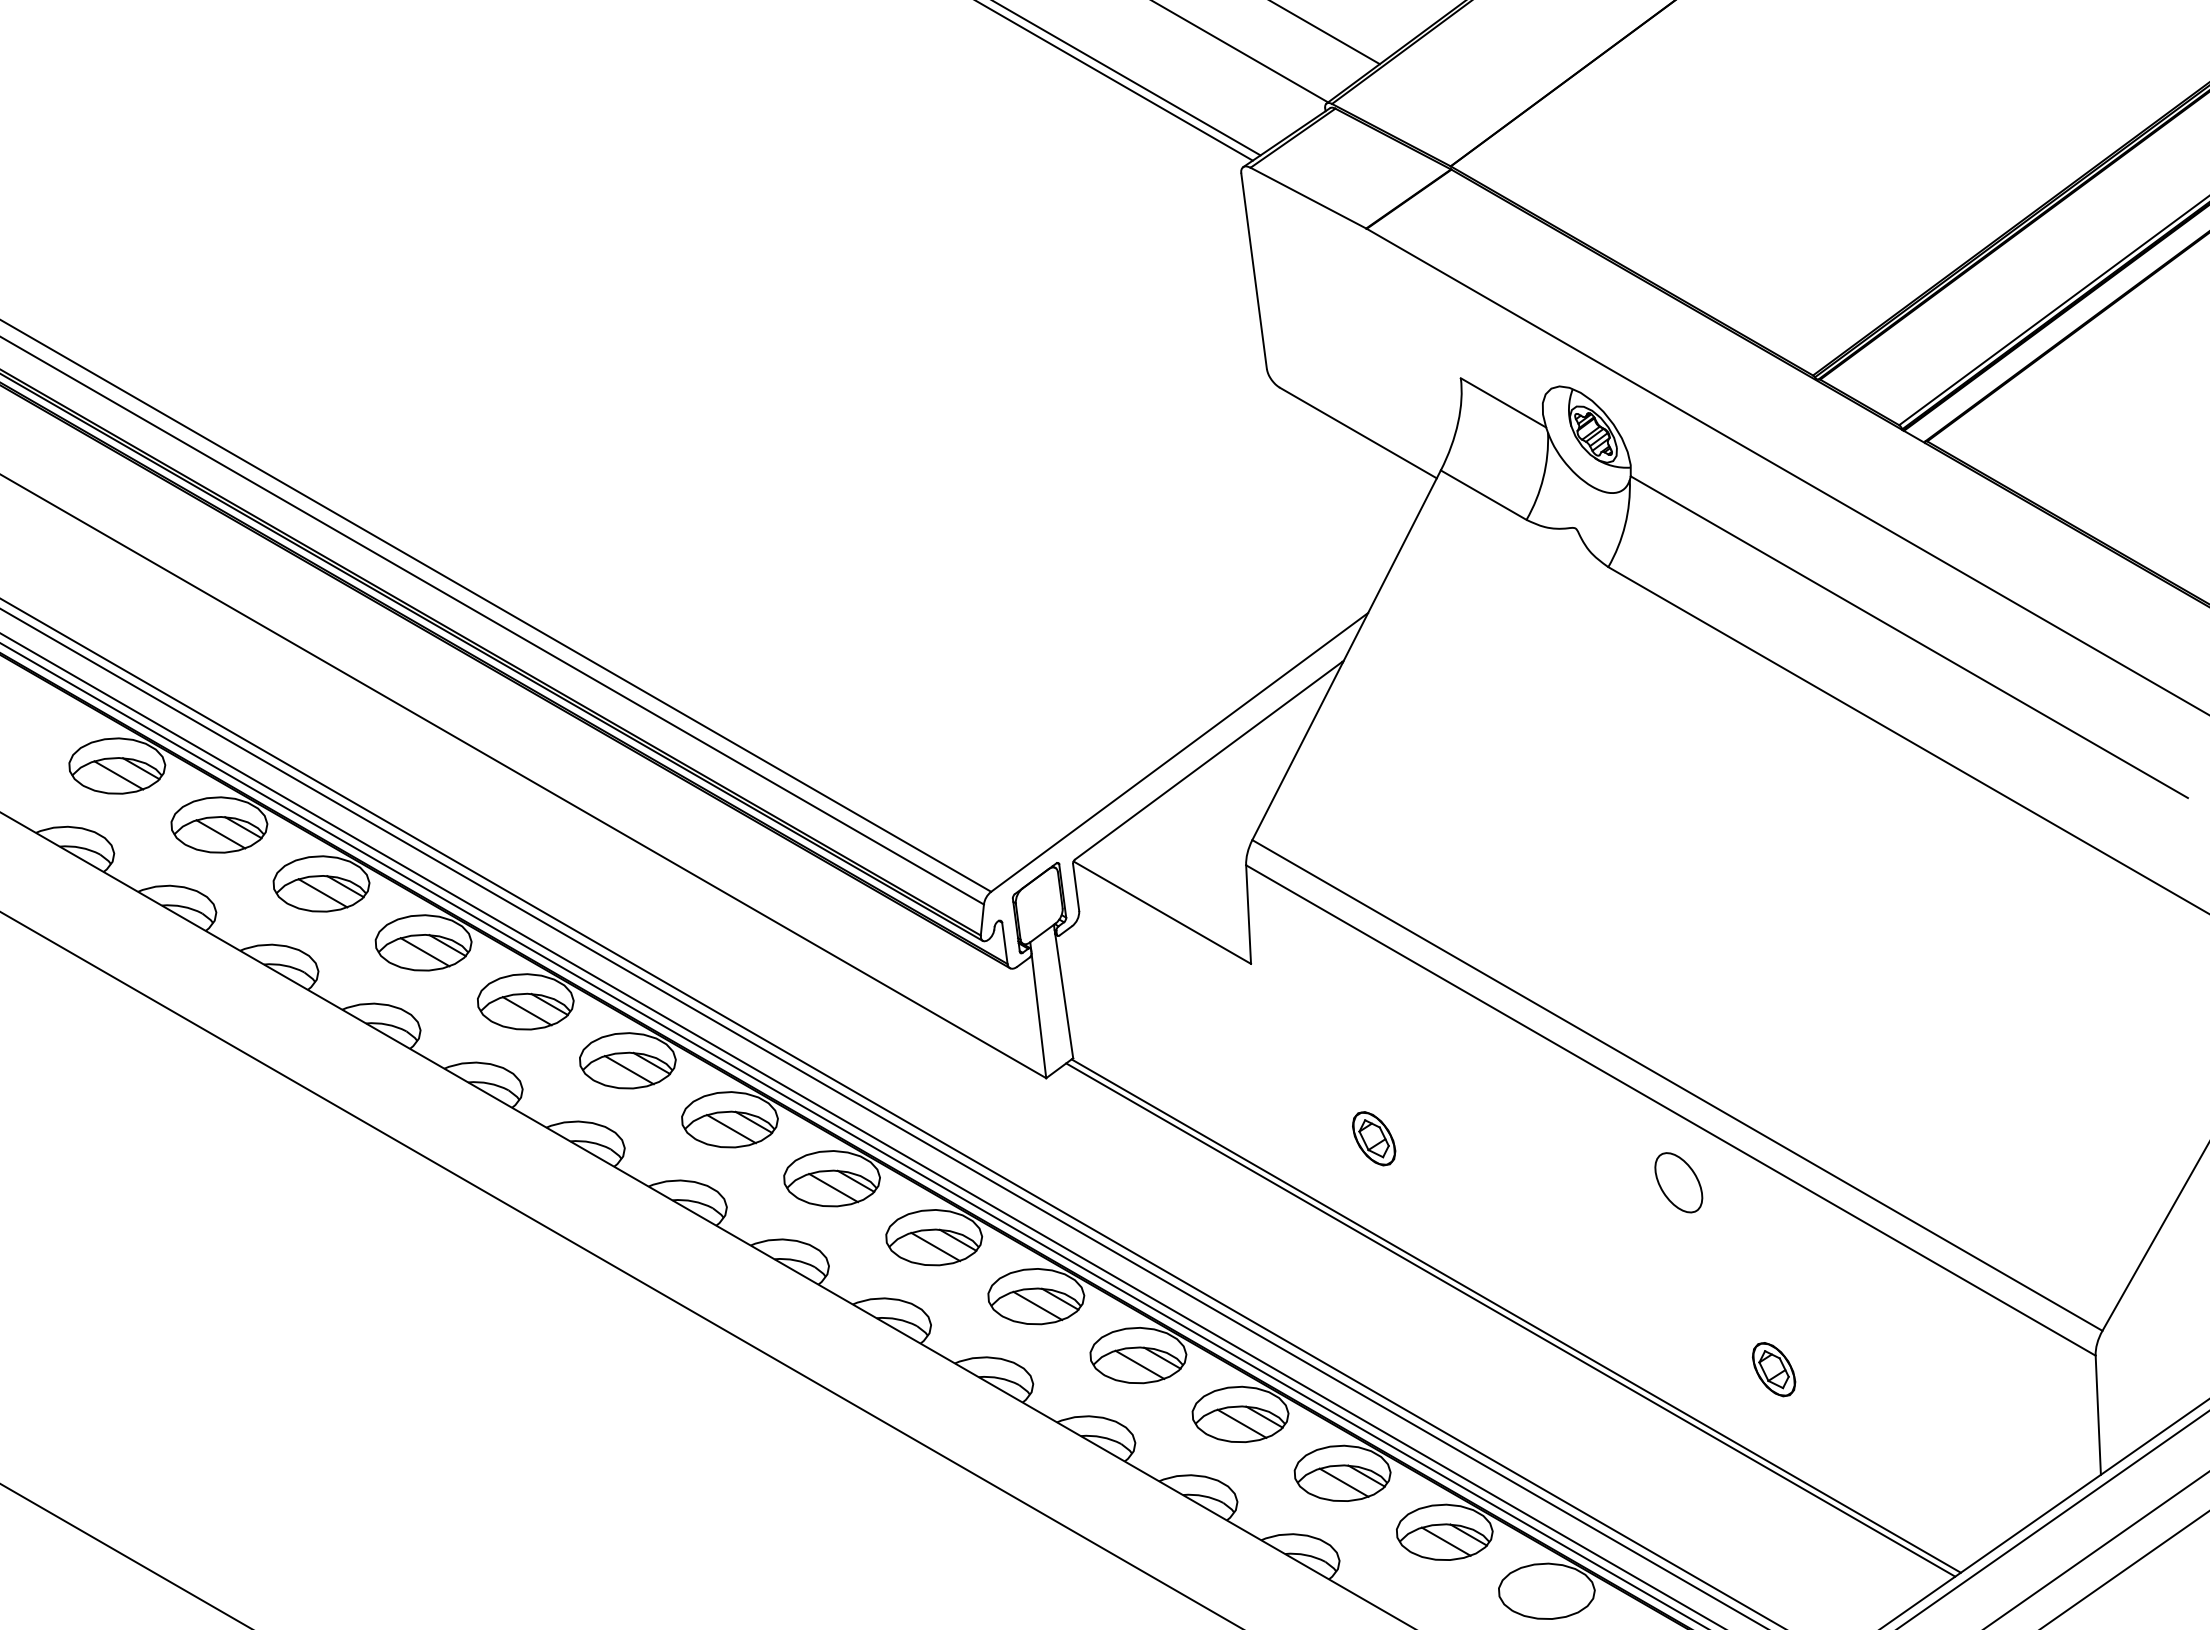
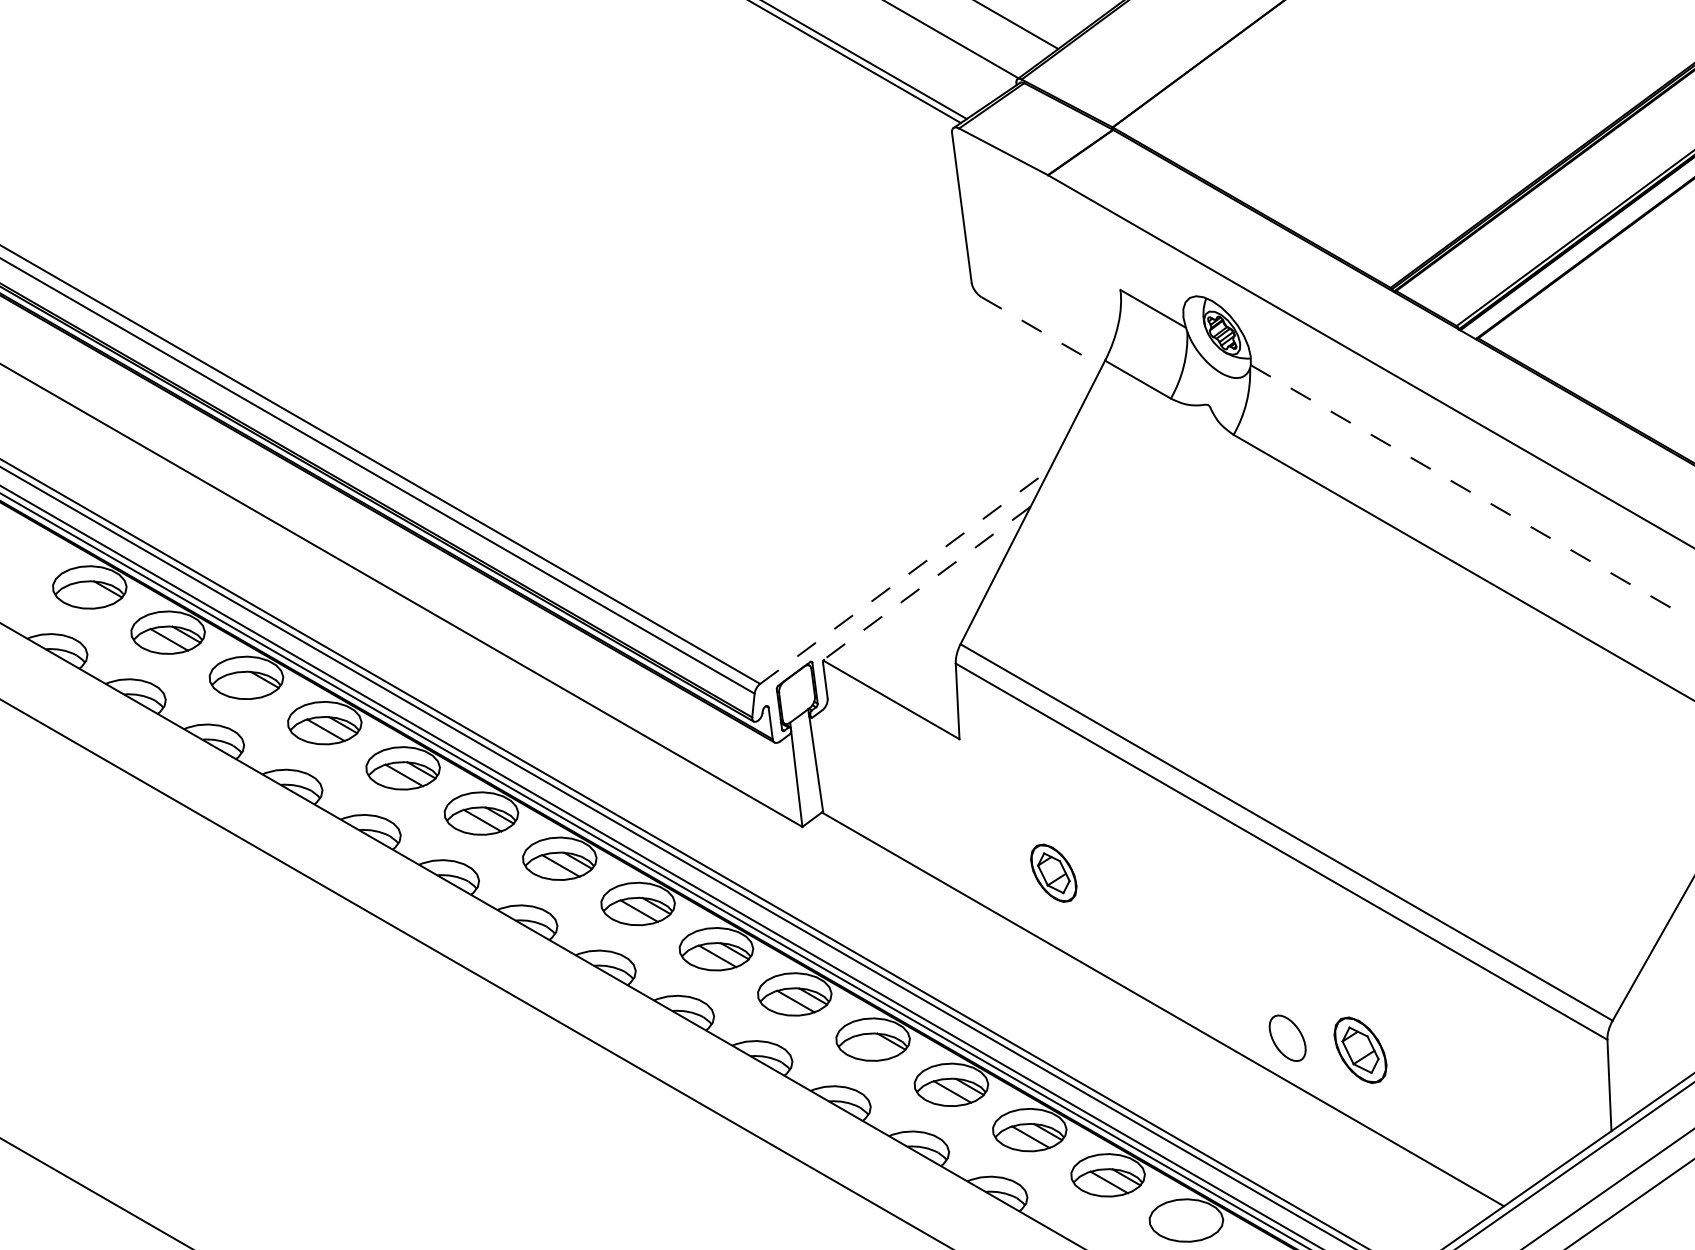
line: (1358, 433) -> (1041, 332), solid -> dashed
line: (1909, 637) -> (1464, 488), solid -> dashed
line: (1180, 752) -> (905, 577), solid -> dashed
line: (1209, 760) -> (927, 583), solid -> dashed
line: (118, 775) -> (90, 594), removed
line: (322, 893) -> (247, 685), removed
part: (1374, 1138) -> (1054, 873), size x1.4
part: (1678, 1182) -> (1287, 1038), moved
line: (1510, 1319) -> (1158, 1012), removed
line: (1139, 1364) -> (873, 1046), removed
part: (1774, 1369) -> (1361, 1050), size x1.6

